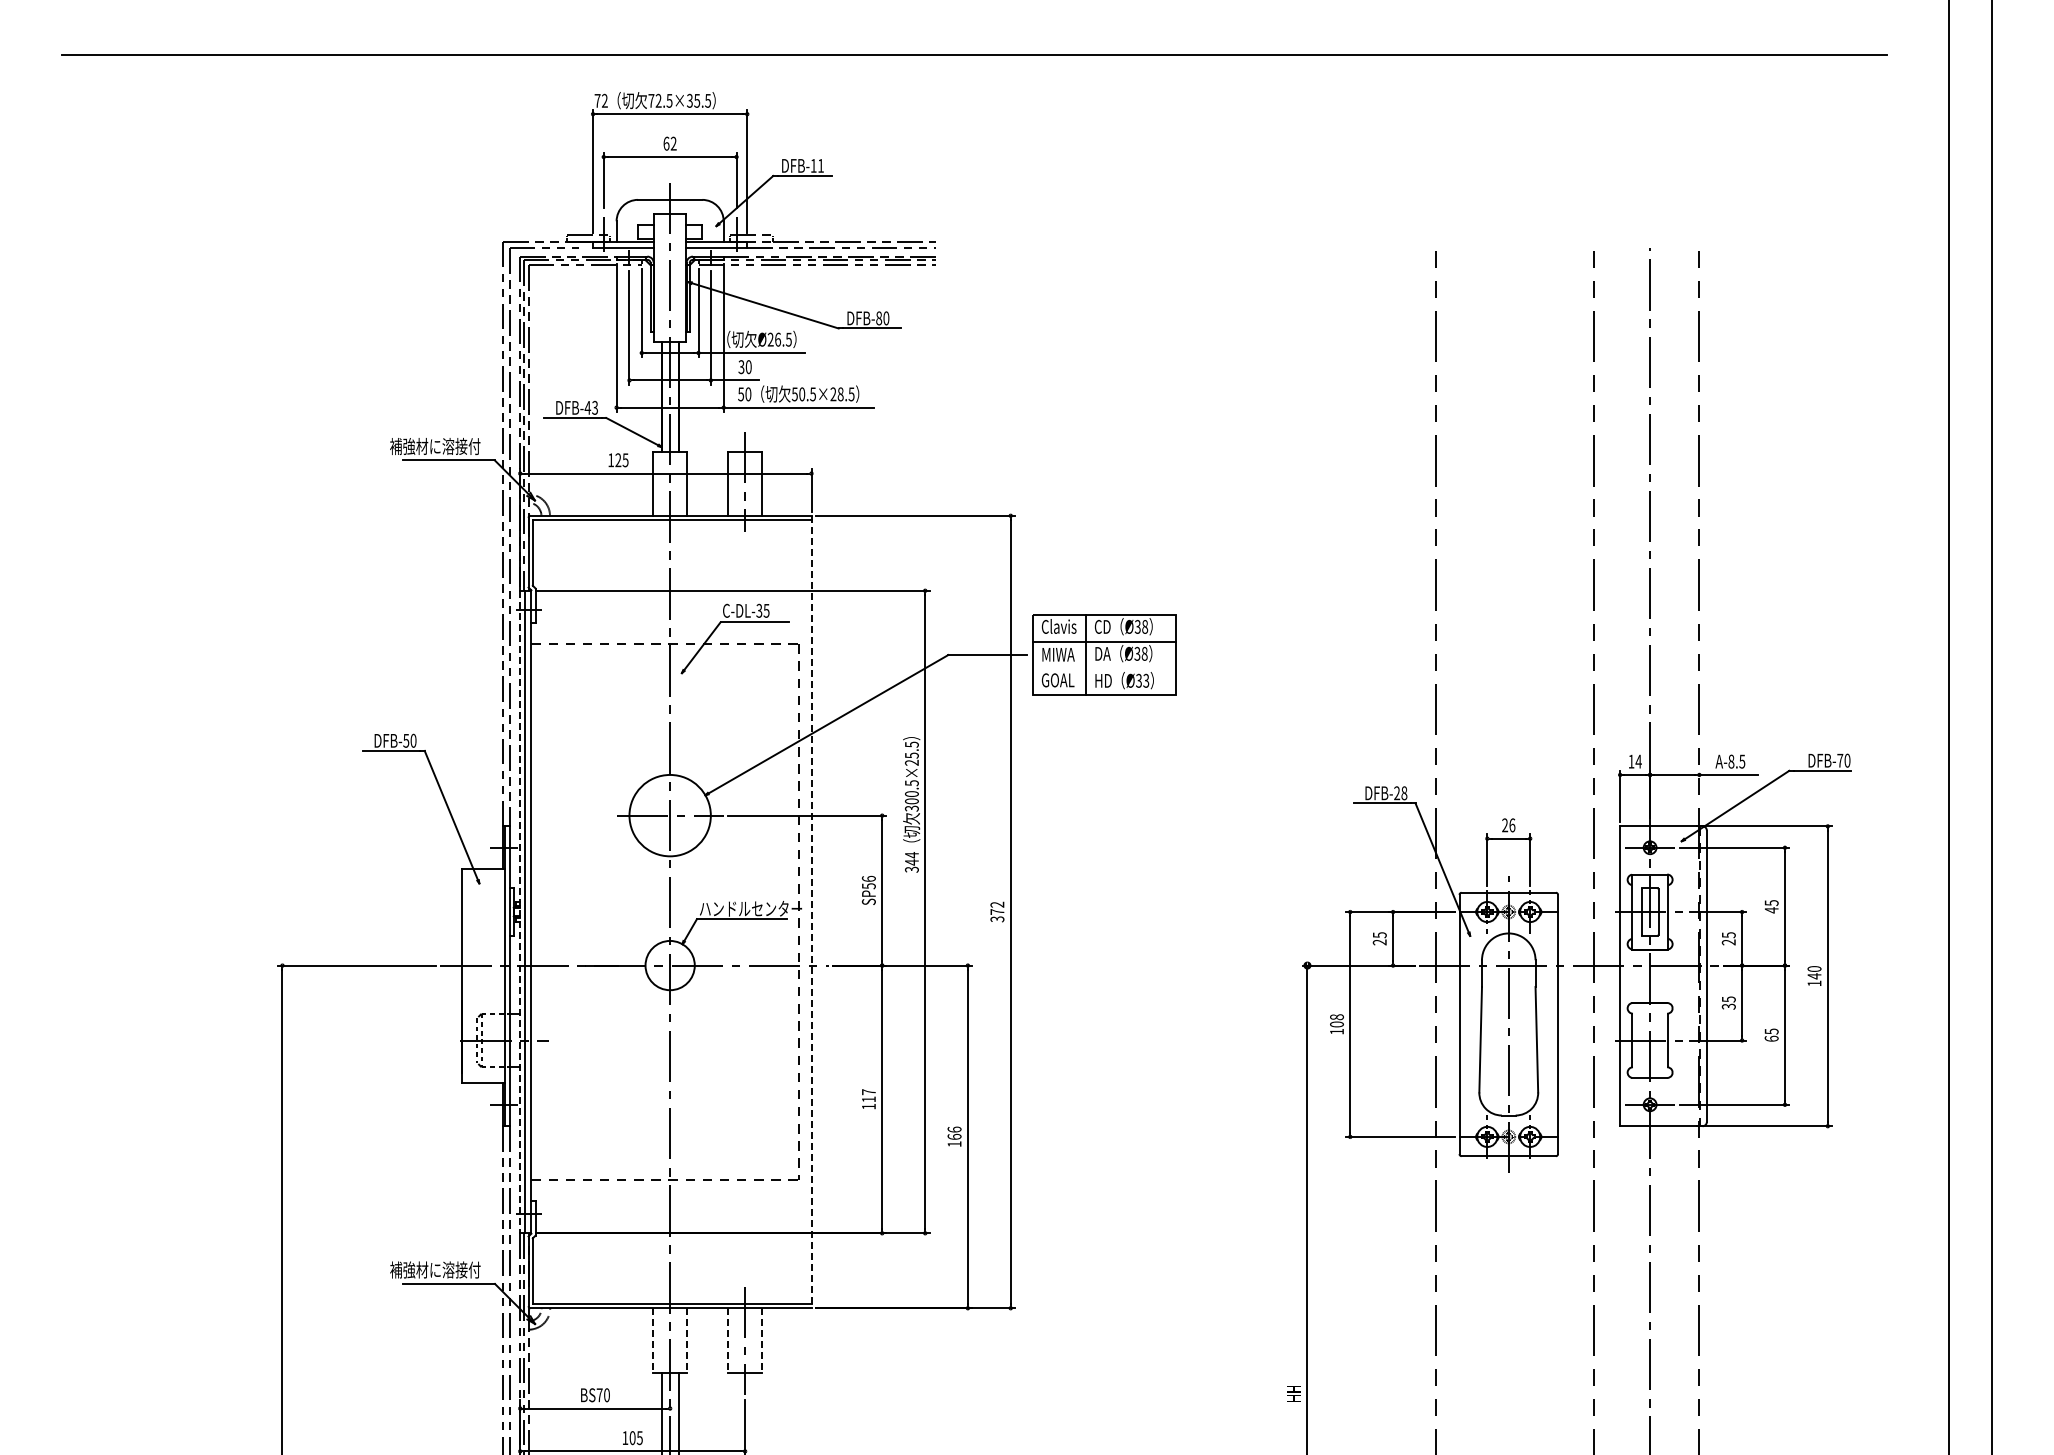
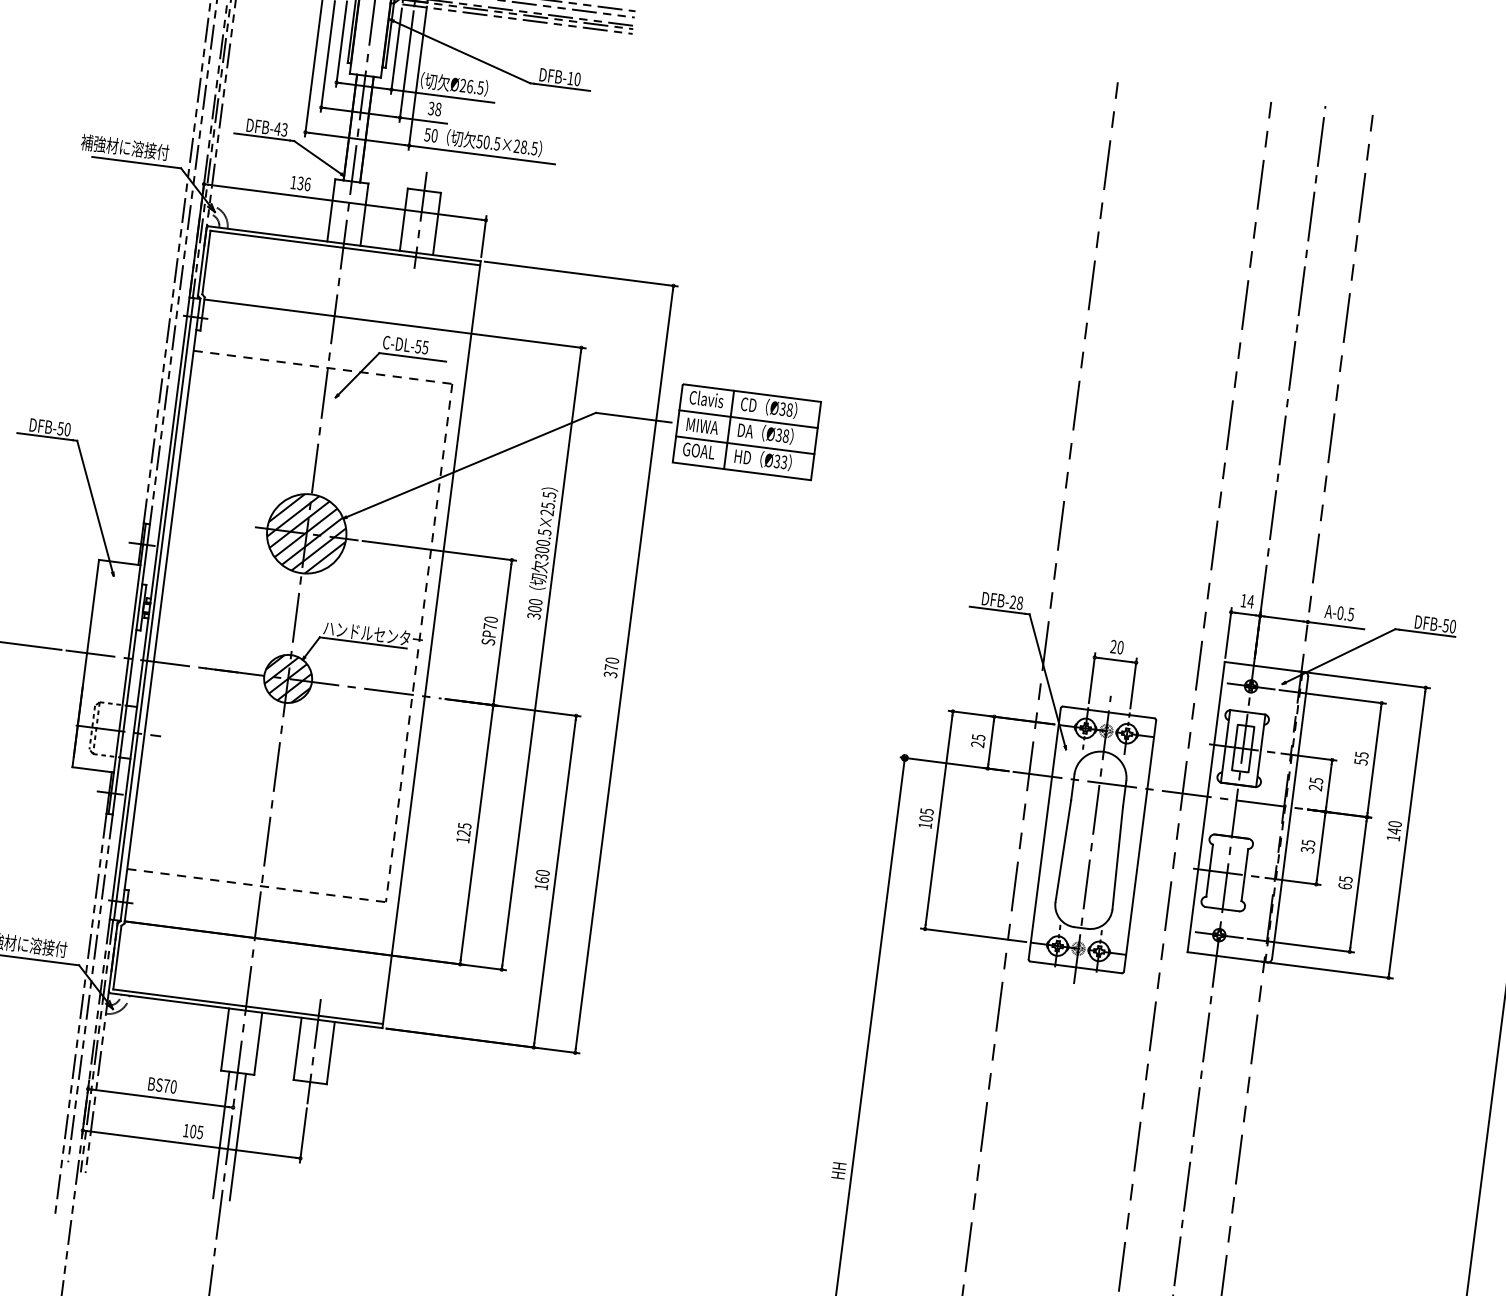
text: (879, 318) -> (570, 78), DFB-80 -> DFB-10
text: (748, 366) -> (438, 108), 30 -> 38
text: (621, 460) -> (303, 184), 125 -> 136
text: (759, 609) -> (418, 345), C-DL-35 -> C-DL-55
line: (1103, 668) -> (744, 445), added
text: (1840, 760) -> (1446, 625), DFB-70 -> DFB-50
text: (1731, 761) -> (1340, 613), A-8.5 -> A-0.5
hatch: (670, 815) -> (307, 533), added
text: (1512, 825) -> (1120, 647), 26 -> 20
text: (911, 858) -> (534, 605), 344 -> 300
text: (868, 882) -> (490, 623), SP56 -> SP70
text: (997, 904) -> (612, 660), 372 -> 370
text: (1771, 910) -> (1360, 762), 45 -> 55
line: (520, 912) -> (149, 609), dashed -> solid
line: (811, 912) -> (431, 645), dashed -> solid
hatch: (669, 965) -> (287, 678), added
text: (1336, 1017) -> (926, 811), 108 -> 105
text: (868, 1095) -> (463, 829), 117 -> 125
text: (954, 1129) -> (542, 872), 166 -> 160
line: (653, 1340) -> (225, 1039), dashed -> solid
line: (687, 1340) -> (258, 1043), dashed -> solid
line: (728, 1340) -> (298, 1049), dashed -> solid
line: (762, 1340) -> (331, 1053), dashed -> solid

